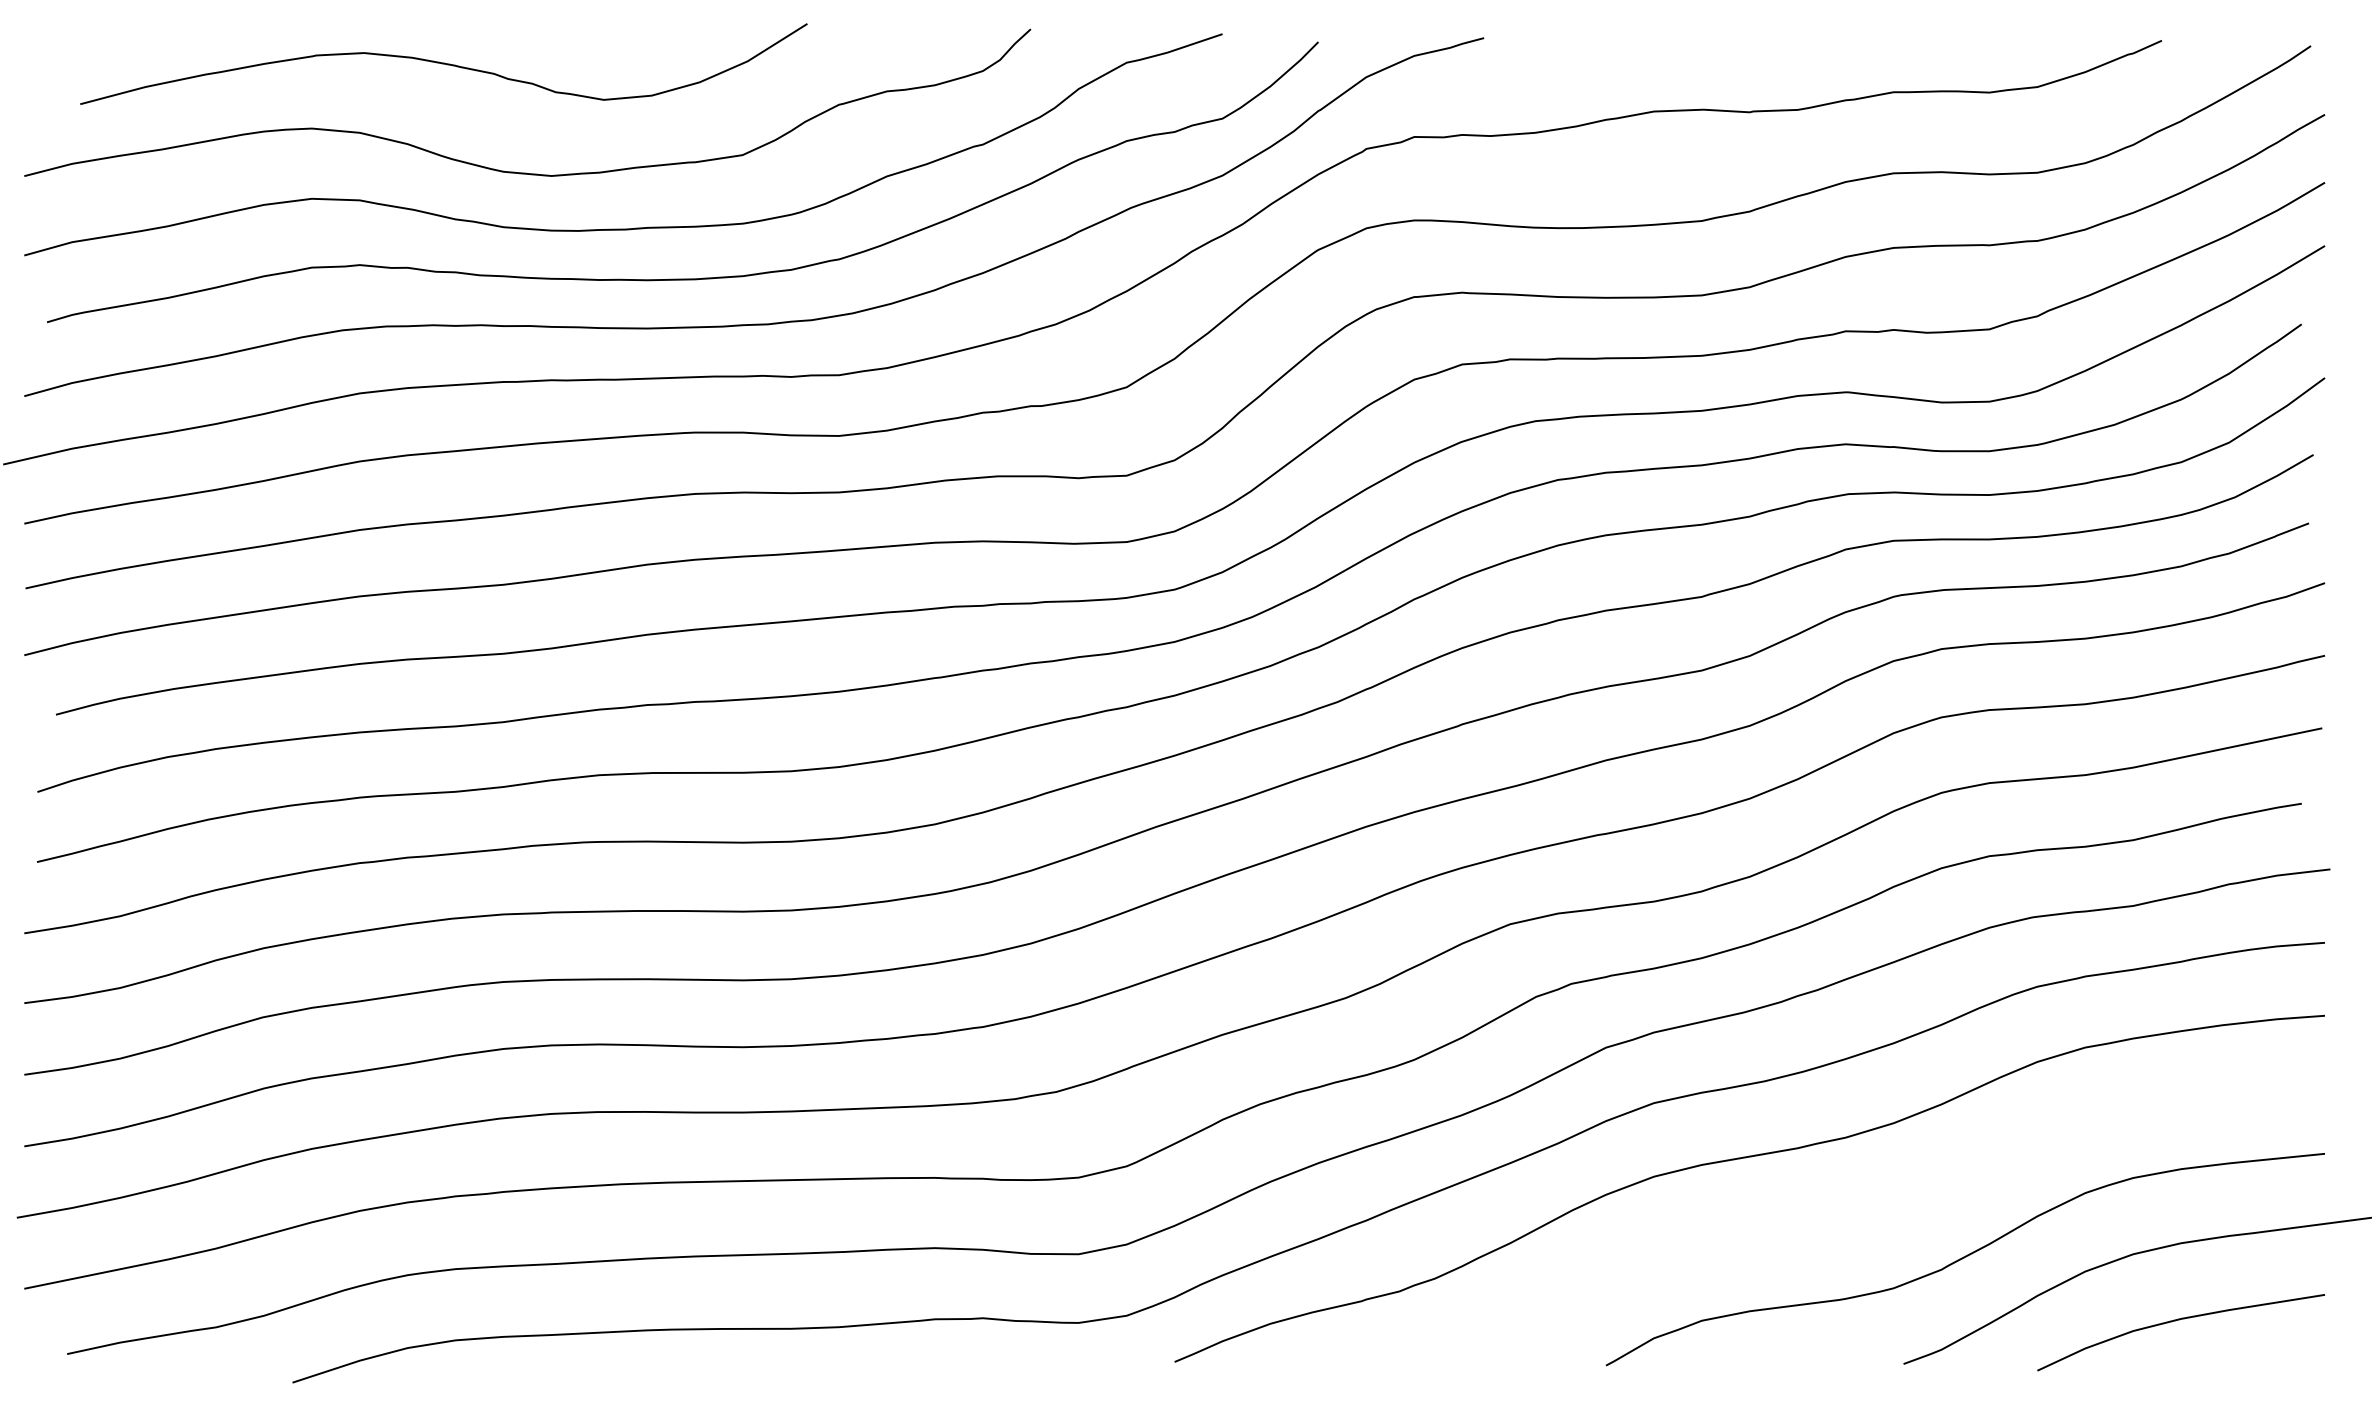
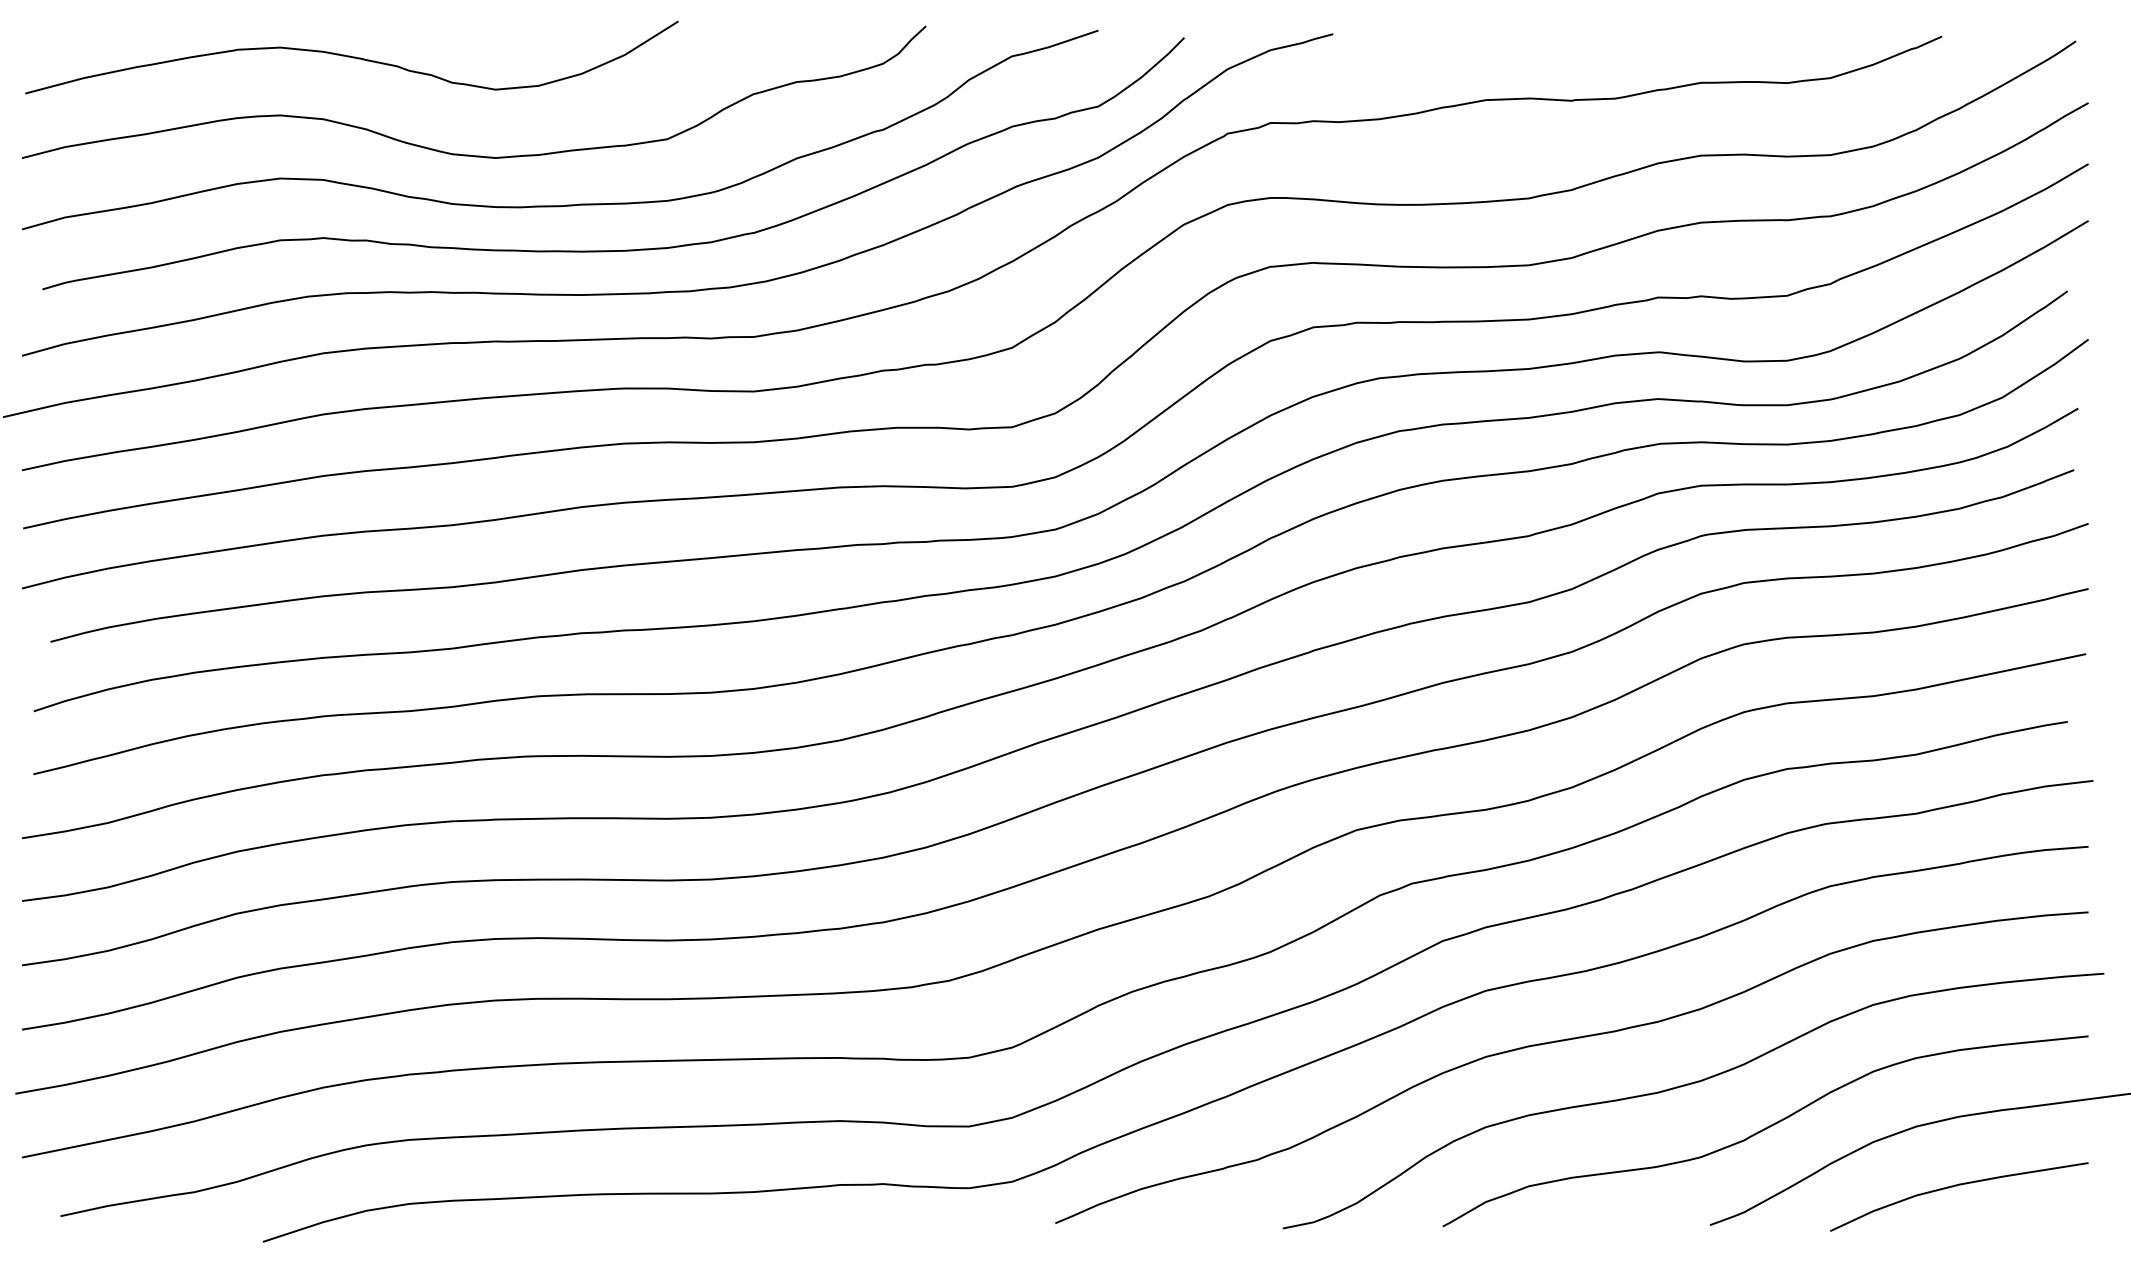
curve: (443, 64) -> (351, 57), moved
curve: (1879, 1208) -> (1688, 1085), added

